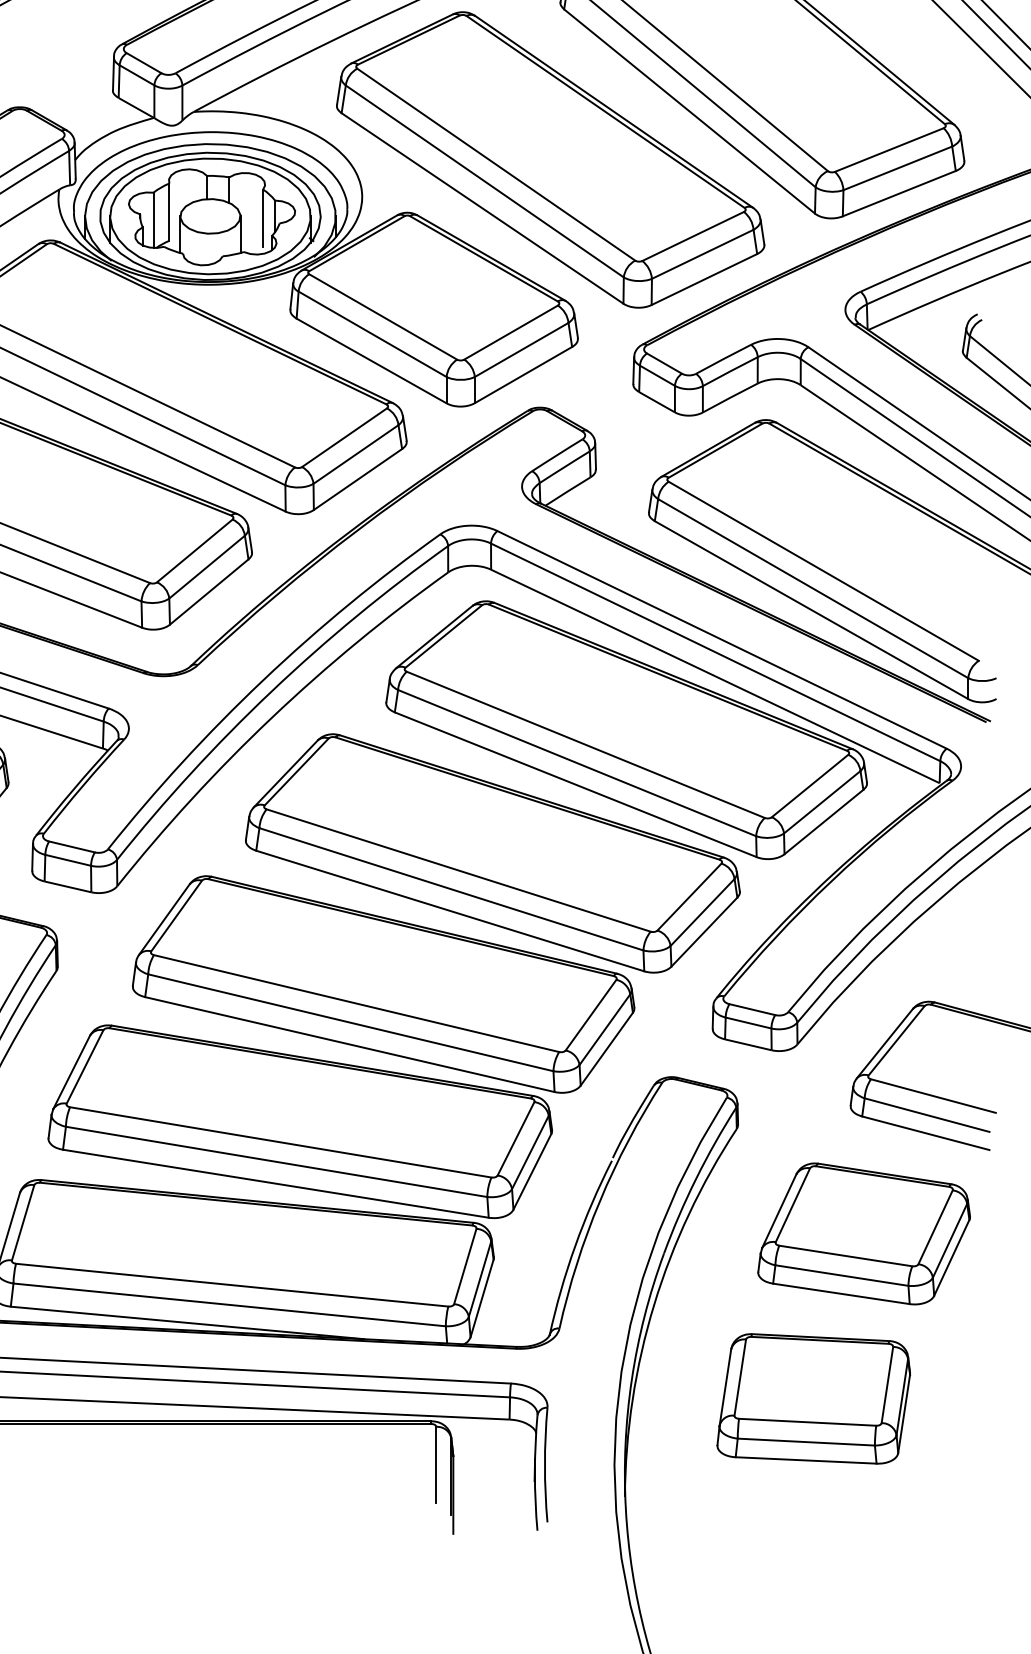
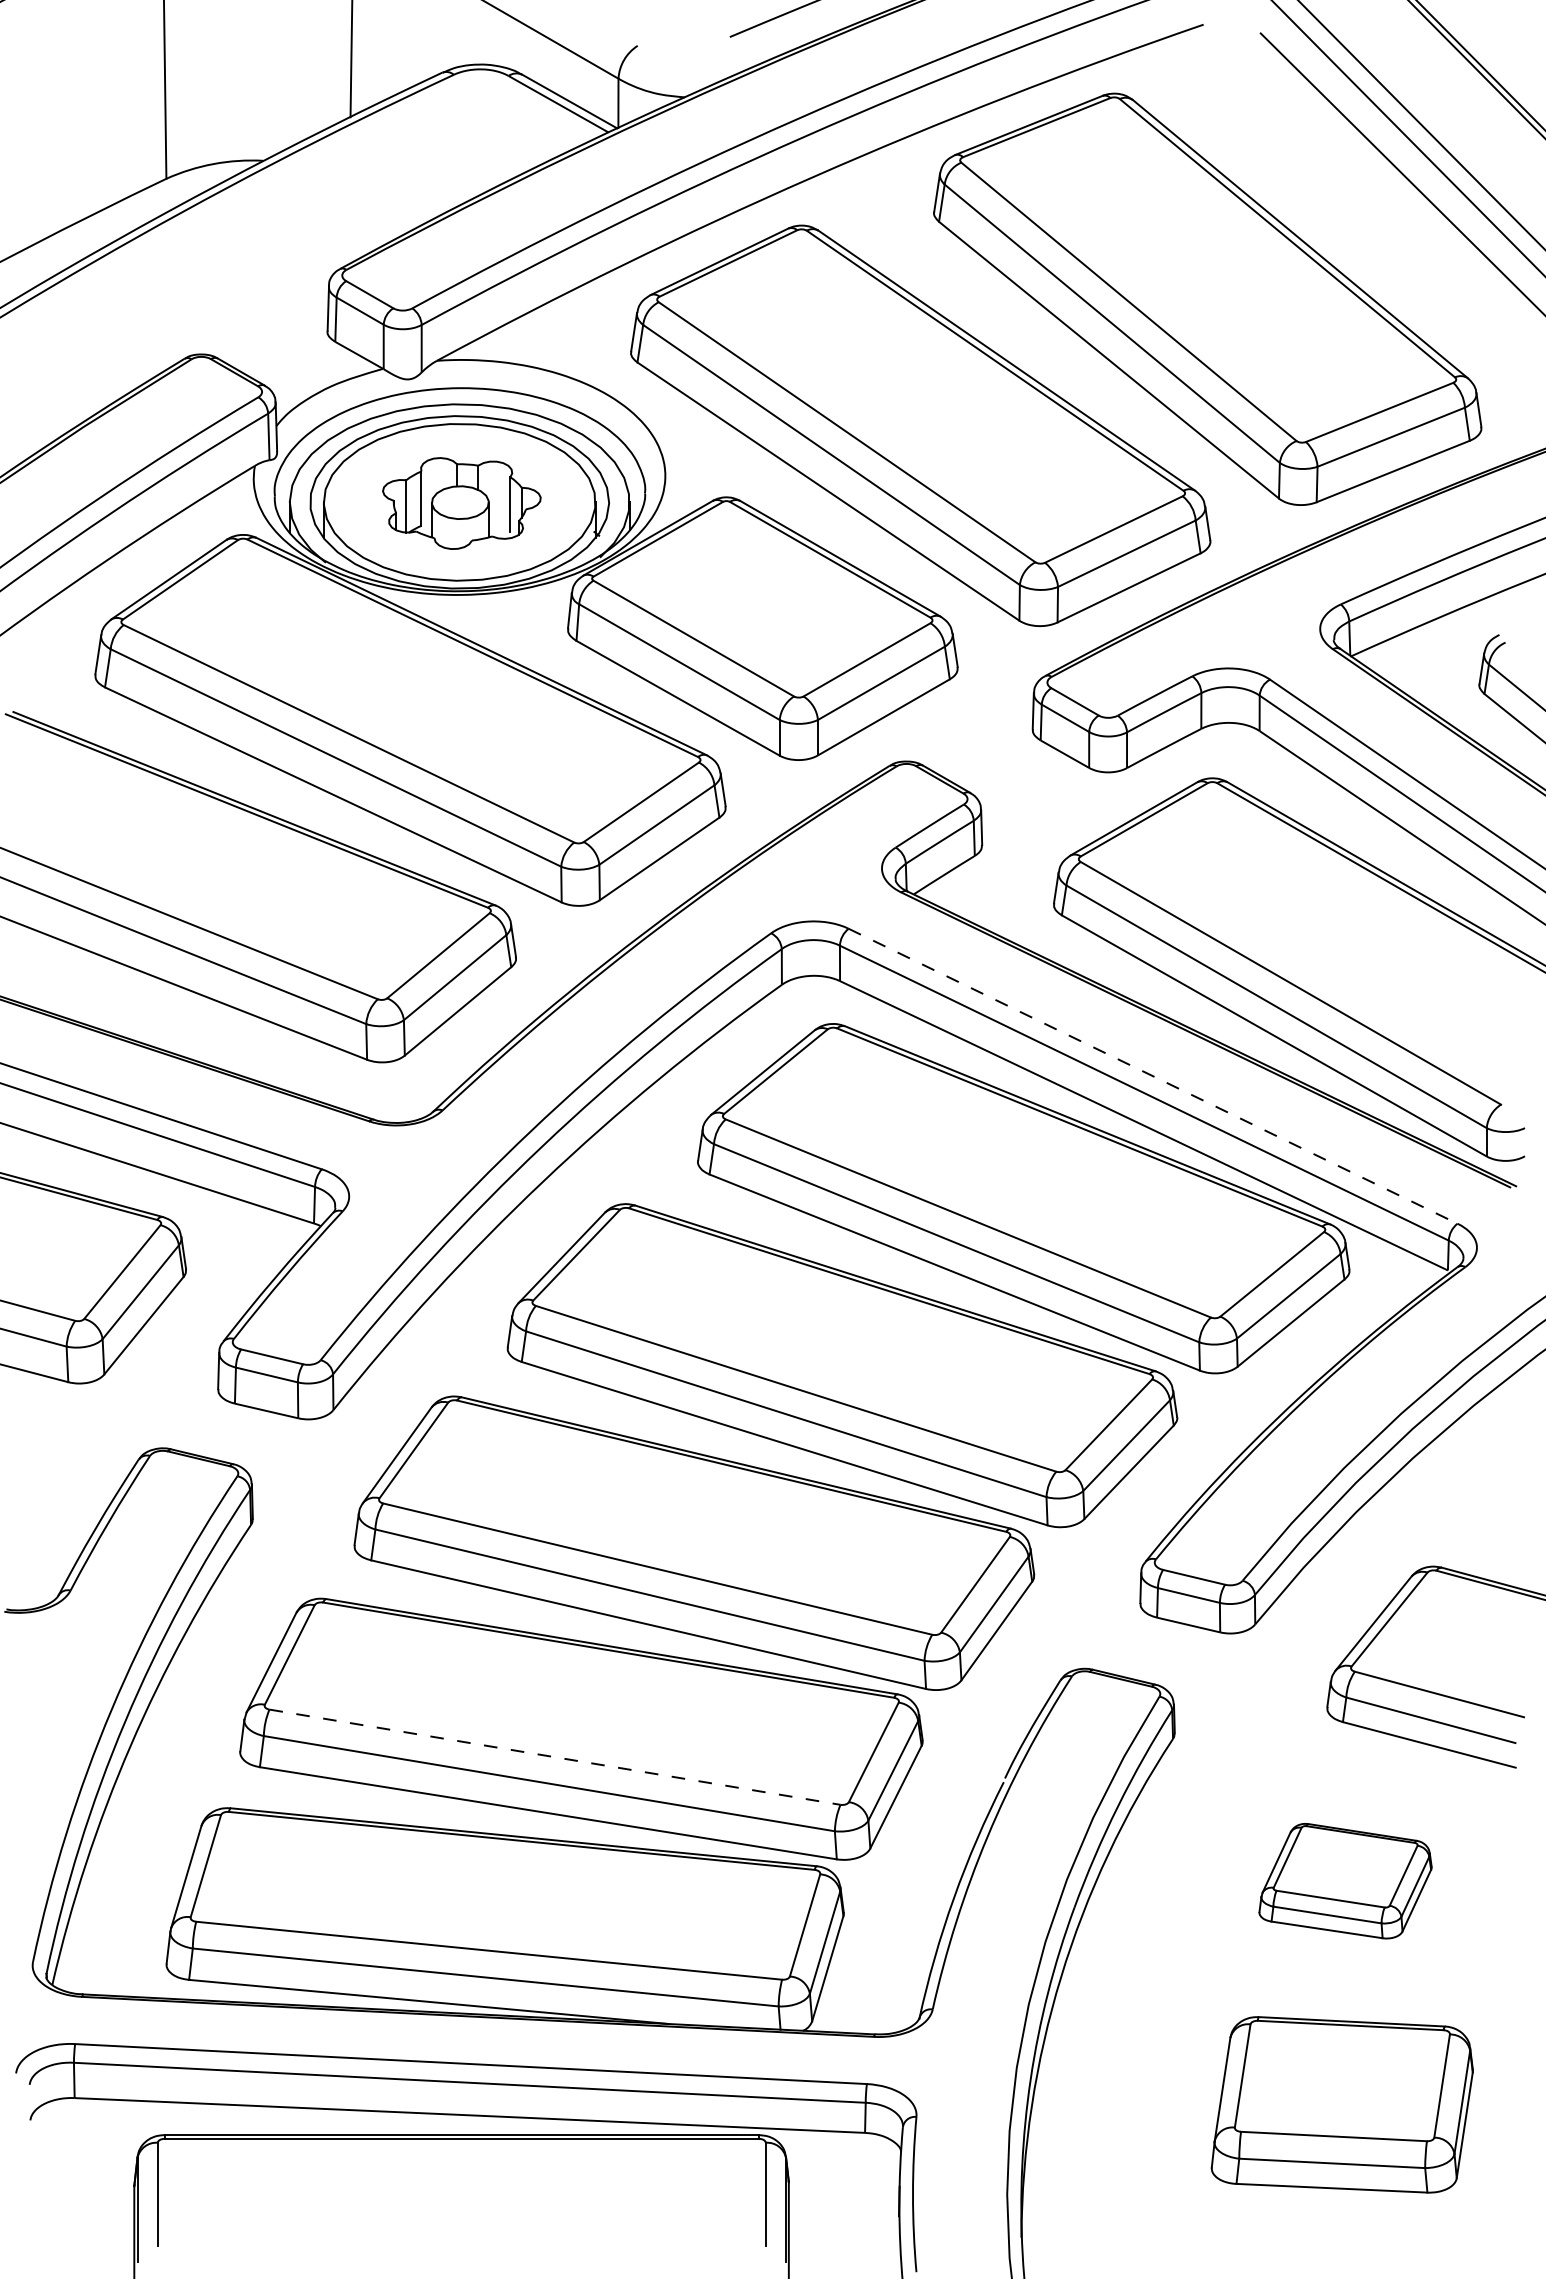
part: (211, 217) -> (461, 503), size x0.7
line: (722, 640) -> (1153, 1076), solid -> dashed
line: (281, 1142) -> (555, 1757), solid -> dashed
part: (864, 1233) -> (1345, 1880), size x0.6
part: (813, 1398) -> (1341, 2104), moved

